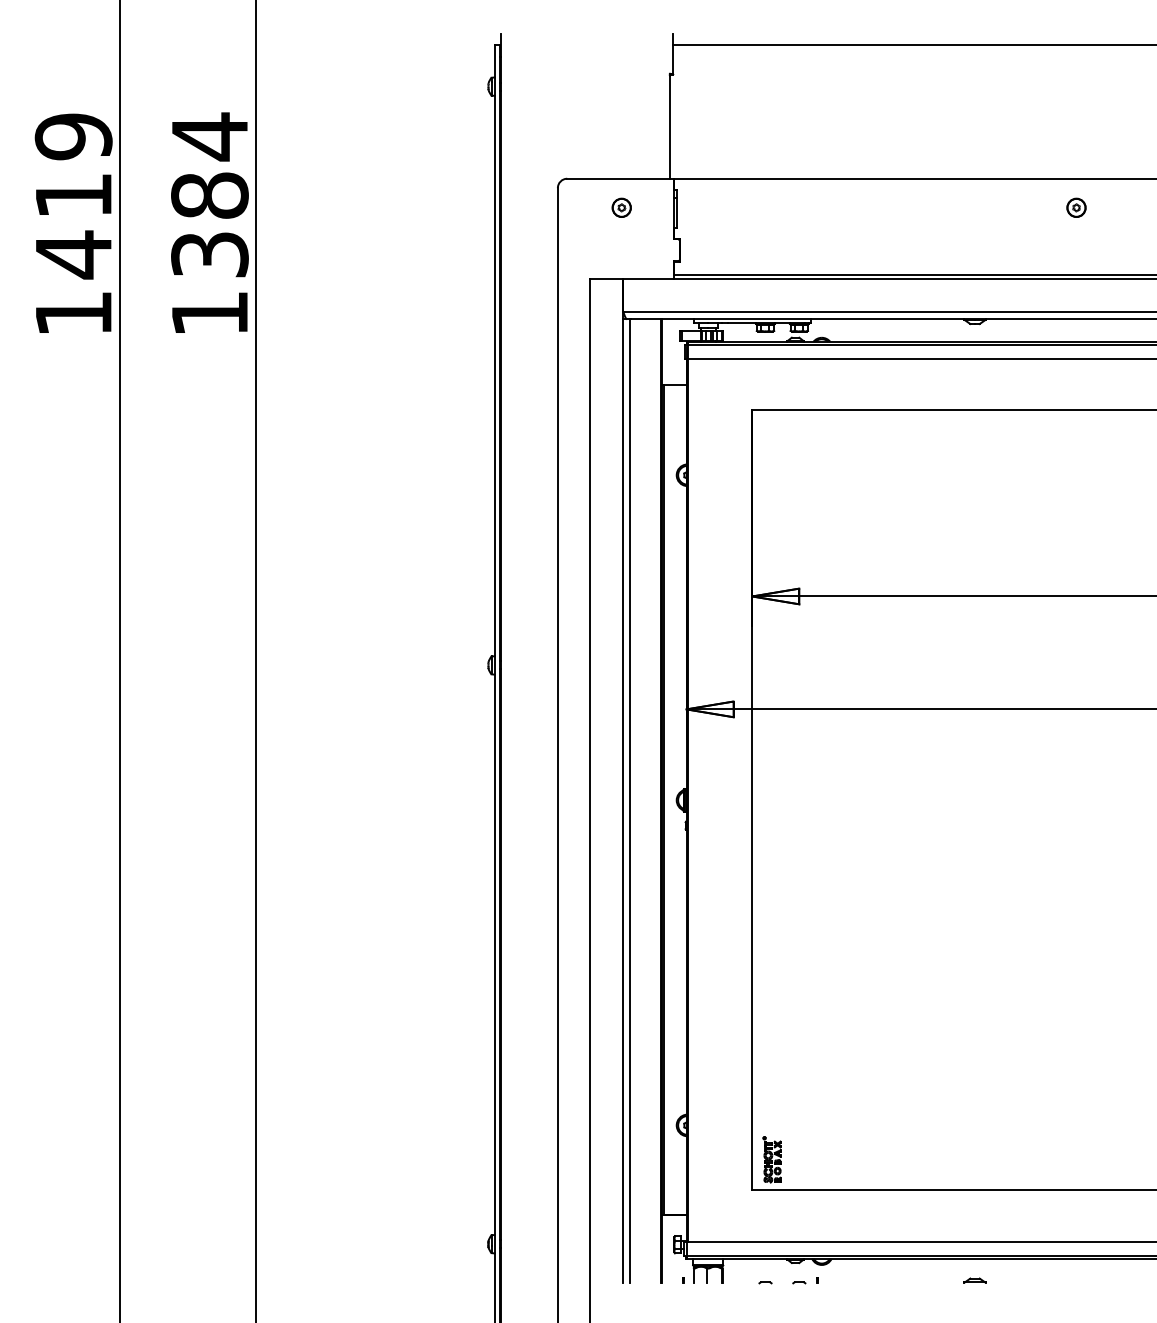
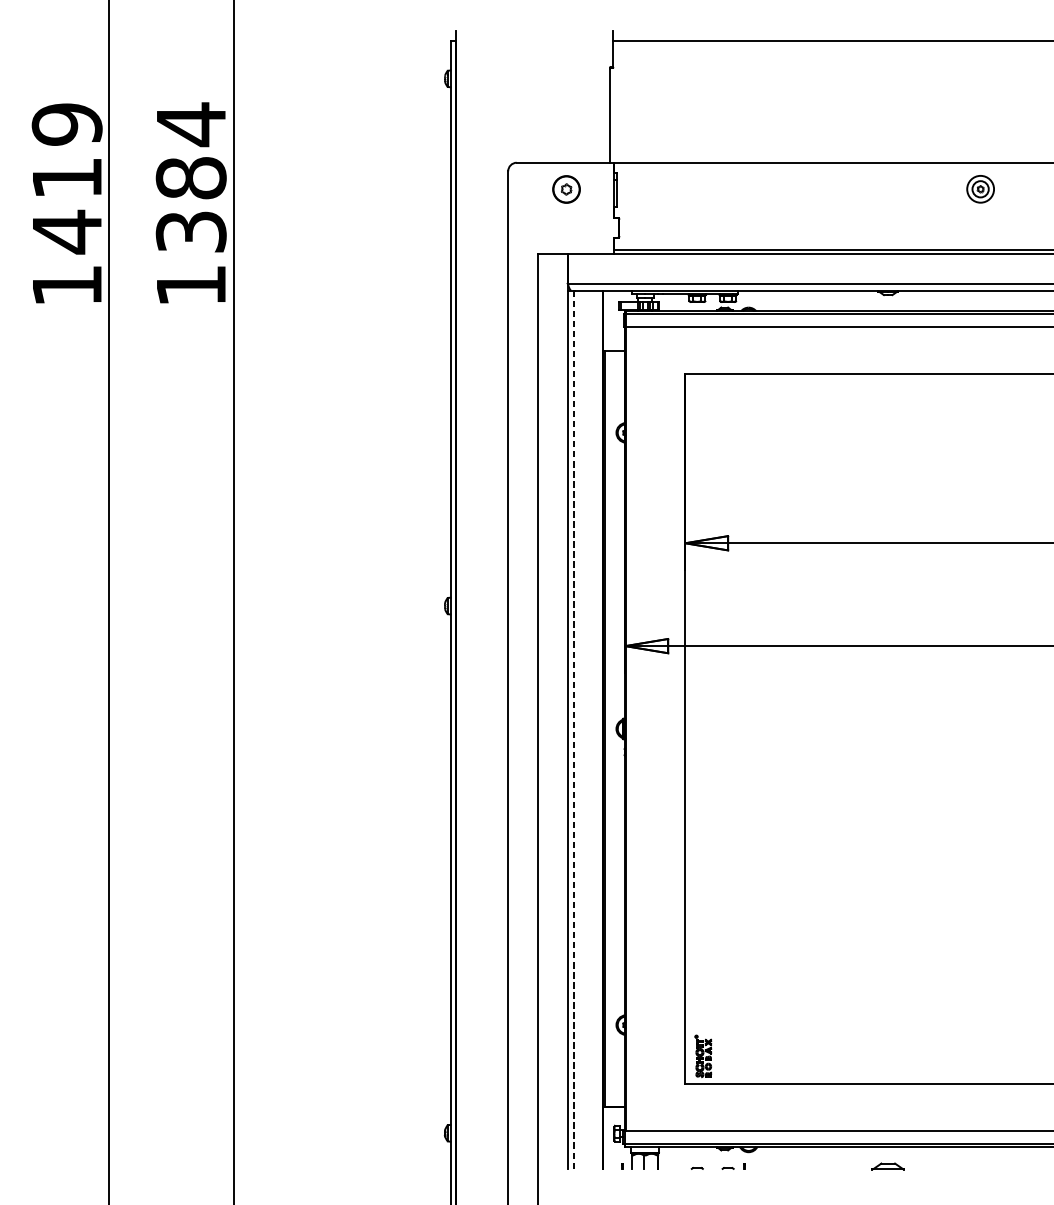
part: (621, 207) -> (566, 188), size x1.6
circle: (1076, 207) -> (980, 188), size x1.6
line: (629, 801) -> (573, 730), solid -> dashed
part: (974, 1280) -> (887, 1166), size x1.6

